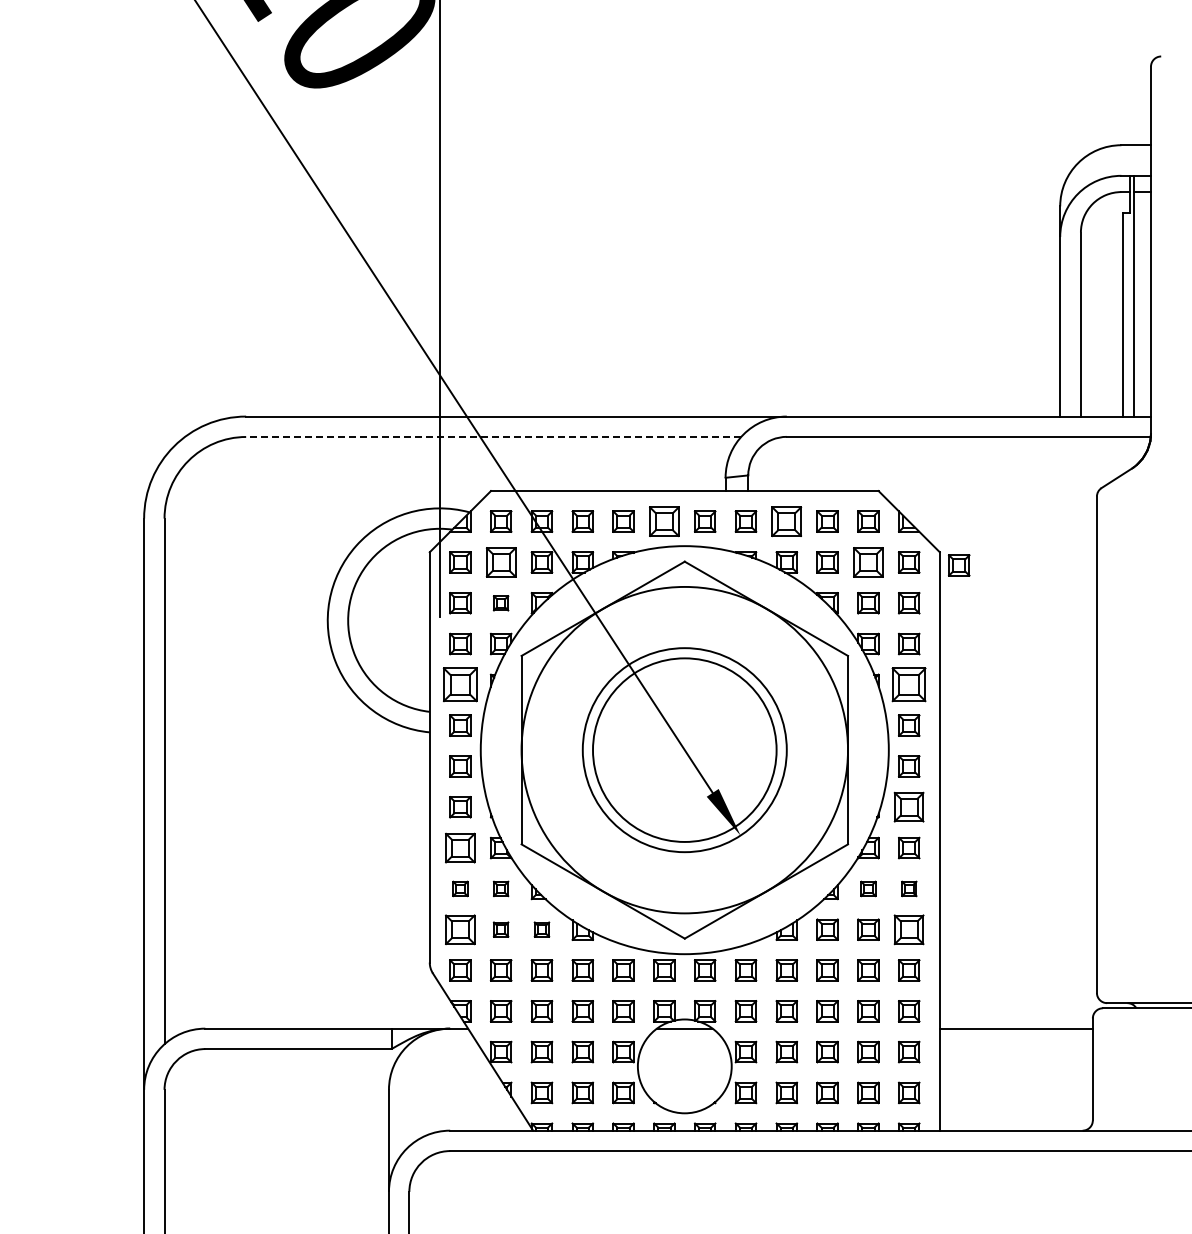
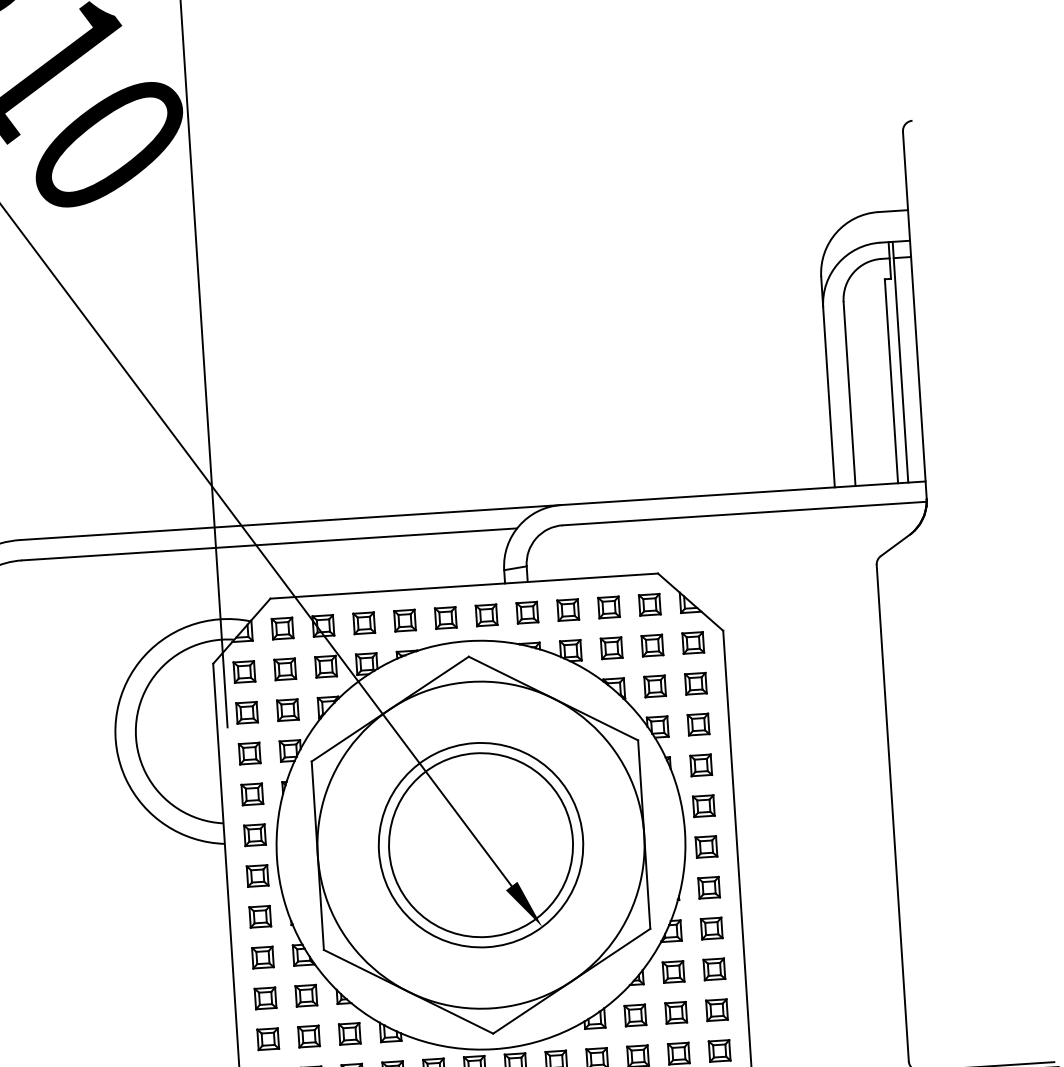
line: (493, 436) -> (269, 543), dashed -> solid
part: (664, 521) -> (445, 617), size x0.71
part: (786, 521) -> (567, 609), size x0.71
part: (500, 562) -> (284, 669), size x0.71
part: (868, 562) -> (652, 645), size x0.71
part: (959, 565) -> (743, 642), removed
part: (500, 603) -> (287, 710), size x1.43
part: (460, 684) -> (252, 794), size x0.62
part: (909, 684) -> (701, 765), size x0.62
part: (909, 807) -> (709, 887), size x0.71
part: (460, 847) -> (263, 957), size x0.71
part: (460, 888) -> (265, 998), size x1.43
part: (500, 888) -> (305, 995), size x1.43
part: (868, 888) -> (673, 971), size x1.43
part: (909, 888) -> (714, 968), size x1.43
part: (460, 929) -> (268, 1039), size x0.71
part: (500, 929) -> (308, 1036), size x1.43
part: (541, 929) -> (349, 1033), size x1.43
part: (909, 929) -> (717, 1009), size x0.71

